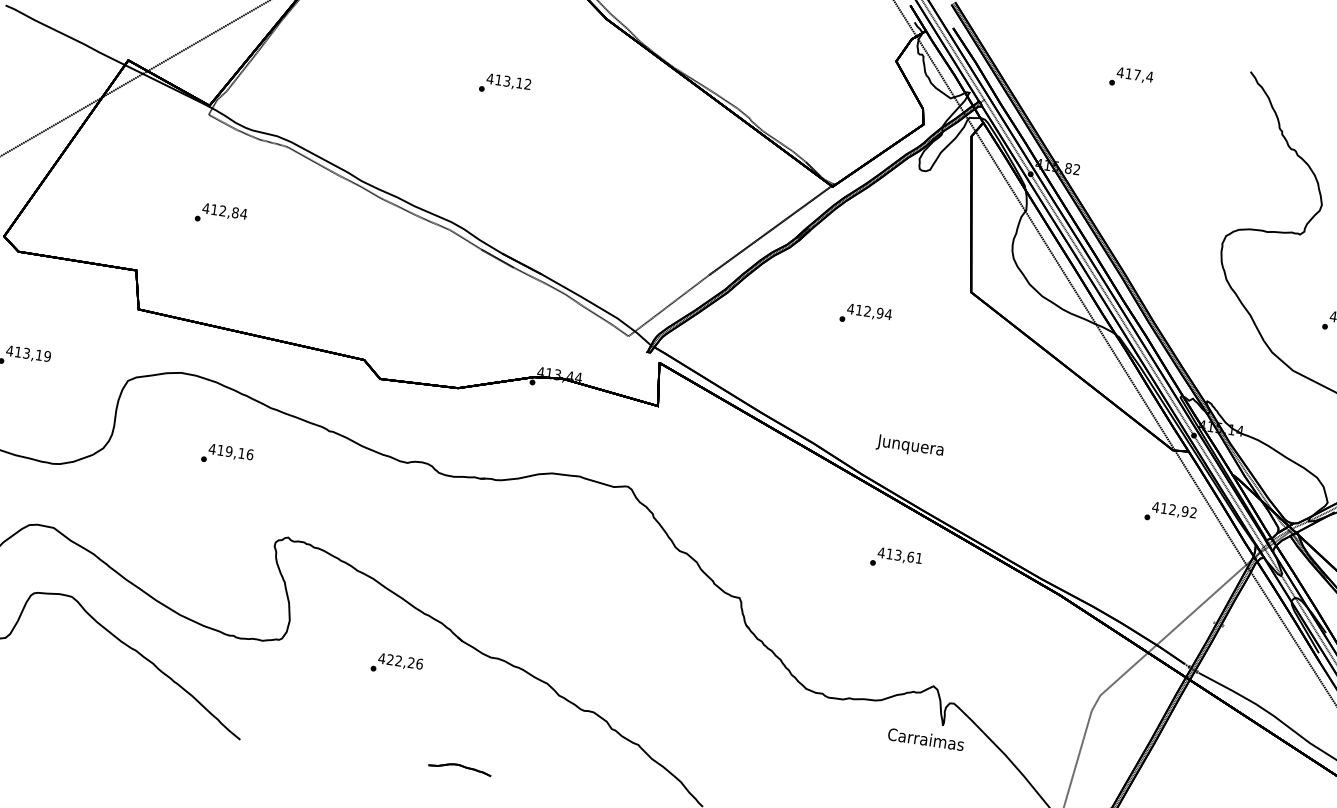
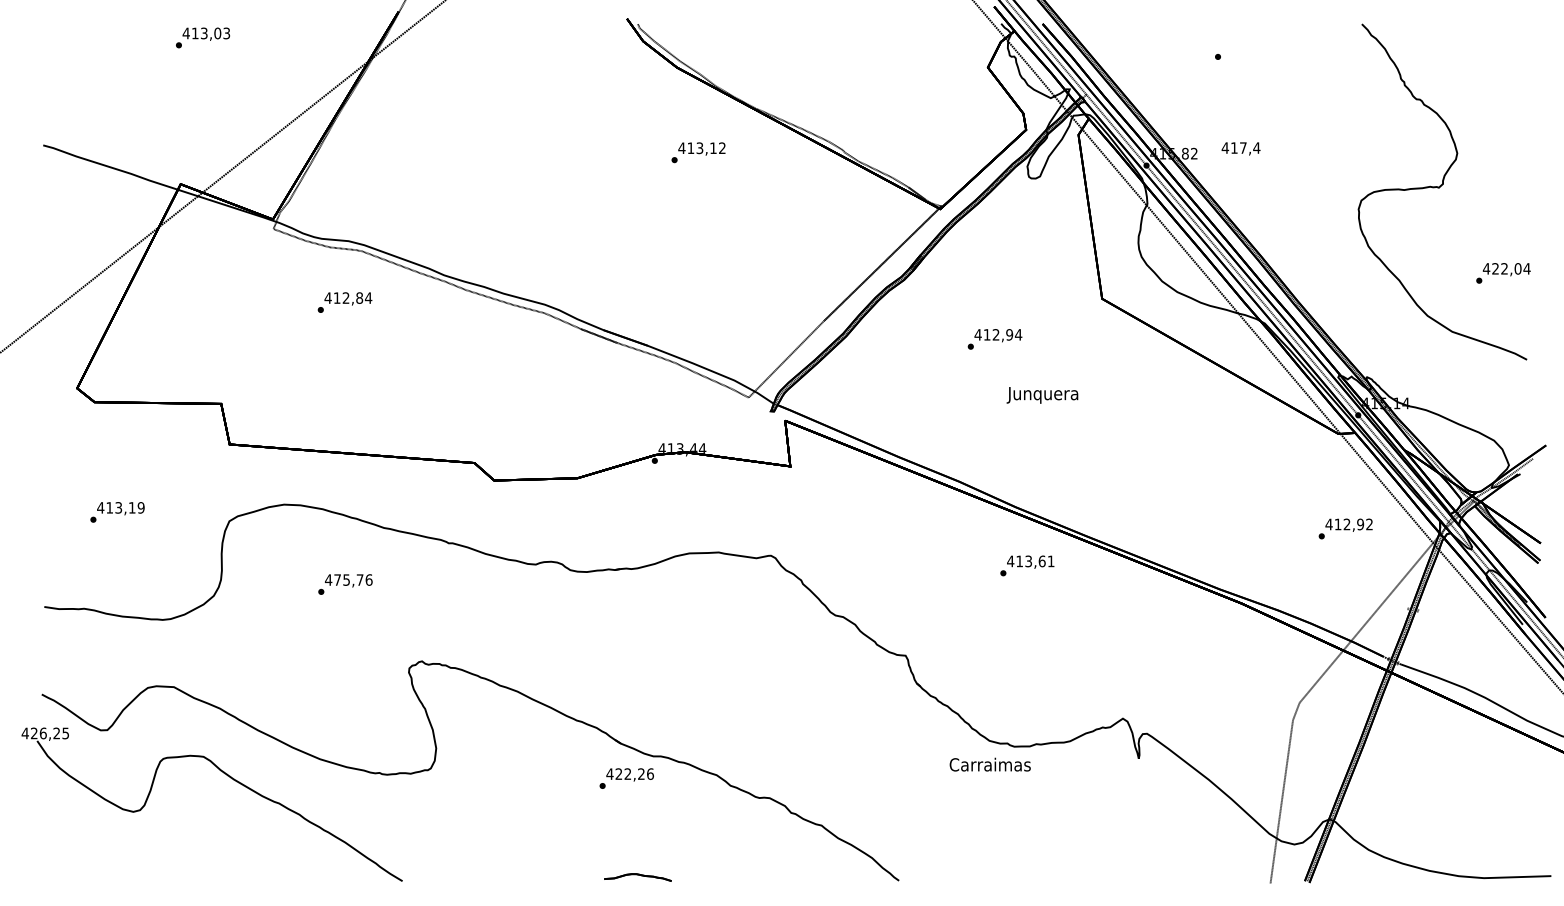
text: (1134, 75) -> (1240, 148), moved
text: (505, 85) -> (698, 152), moved
text: (220, 214) -> (344, 302), moved
text: (910, 446) -> (1042, 395), moved
text: (230, 451) -> (348, 579), 419,16 -> 475,76
text: (1170, 513) -> (1345, 528), moved
text: (896, 558) -> (1027, 565), moved
text: (396, 664) -> (626, 778), moved
text: (925, 739) -> (989, 764), moved

